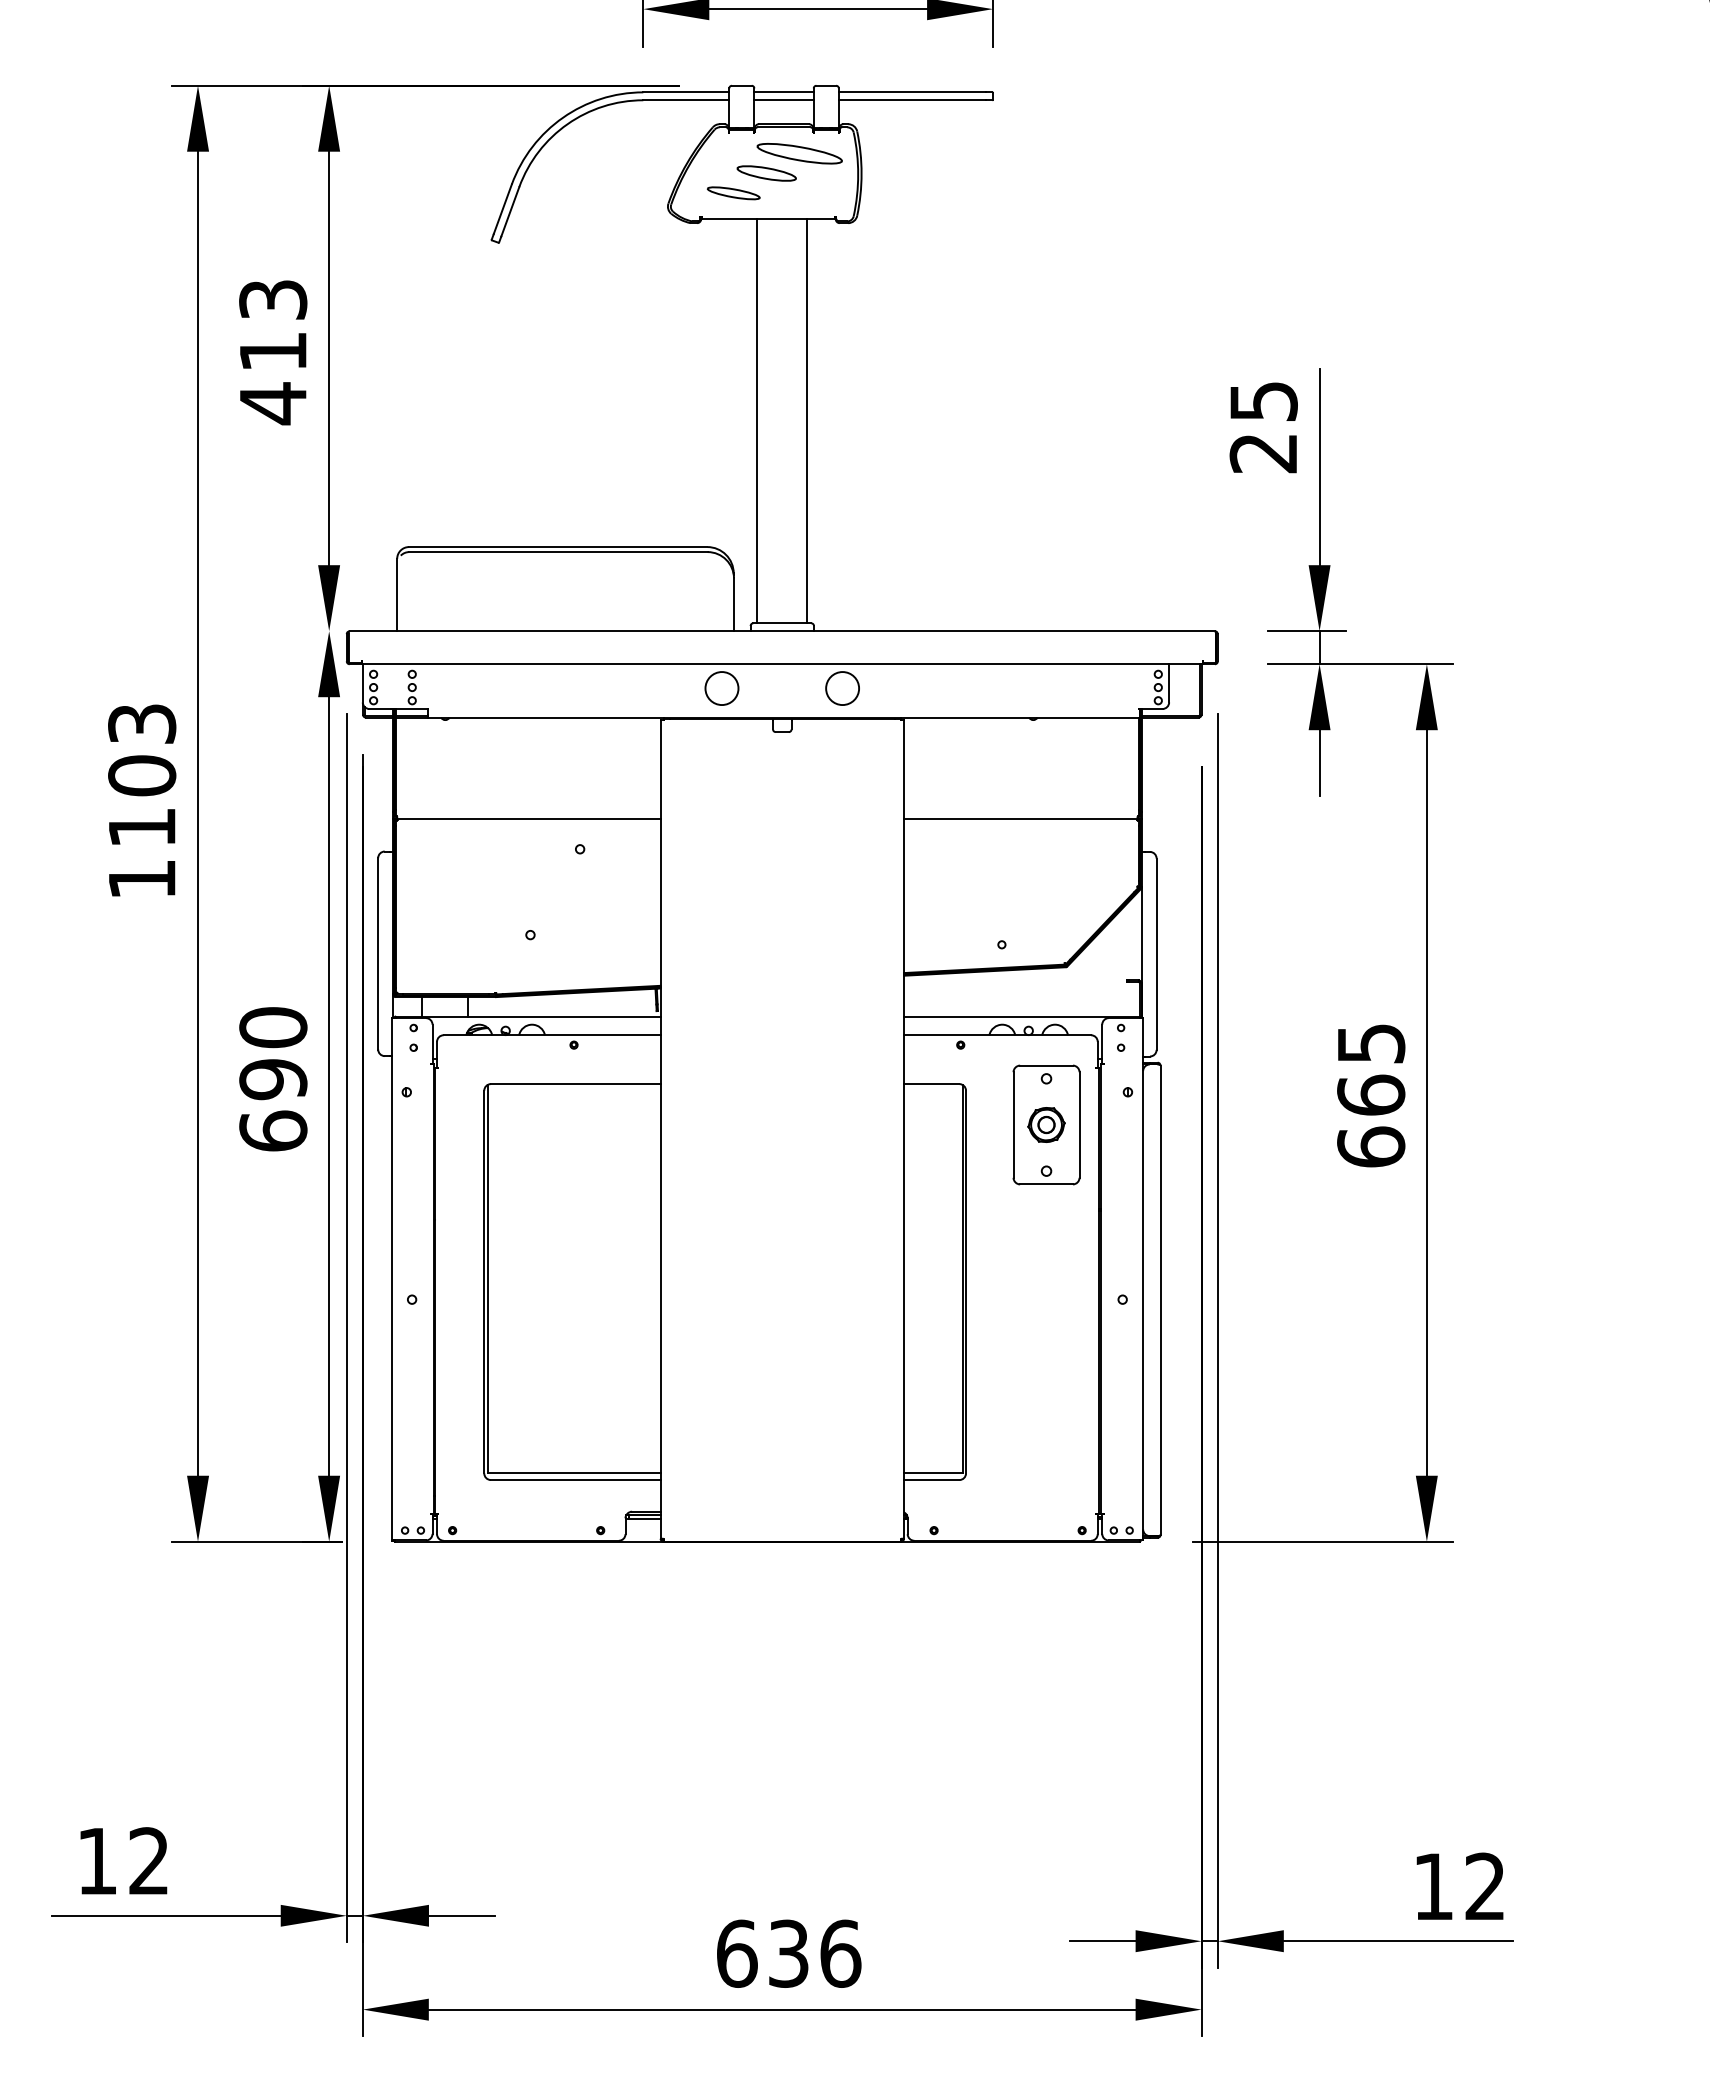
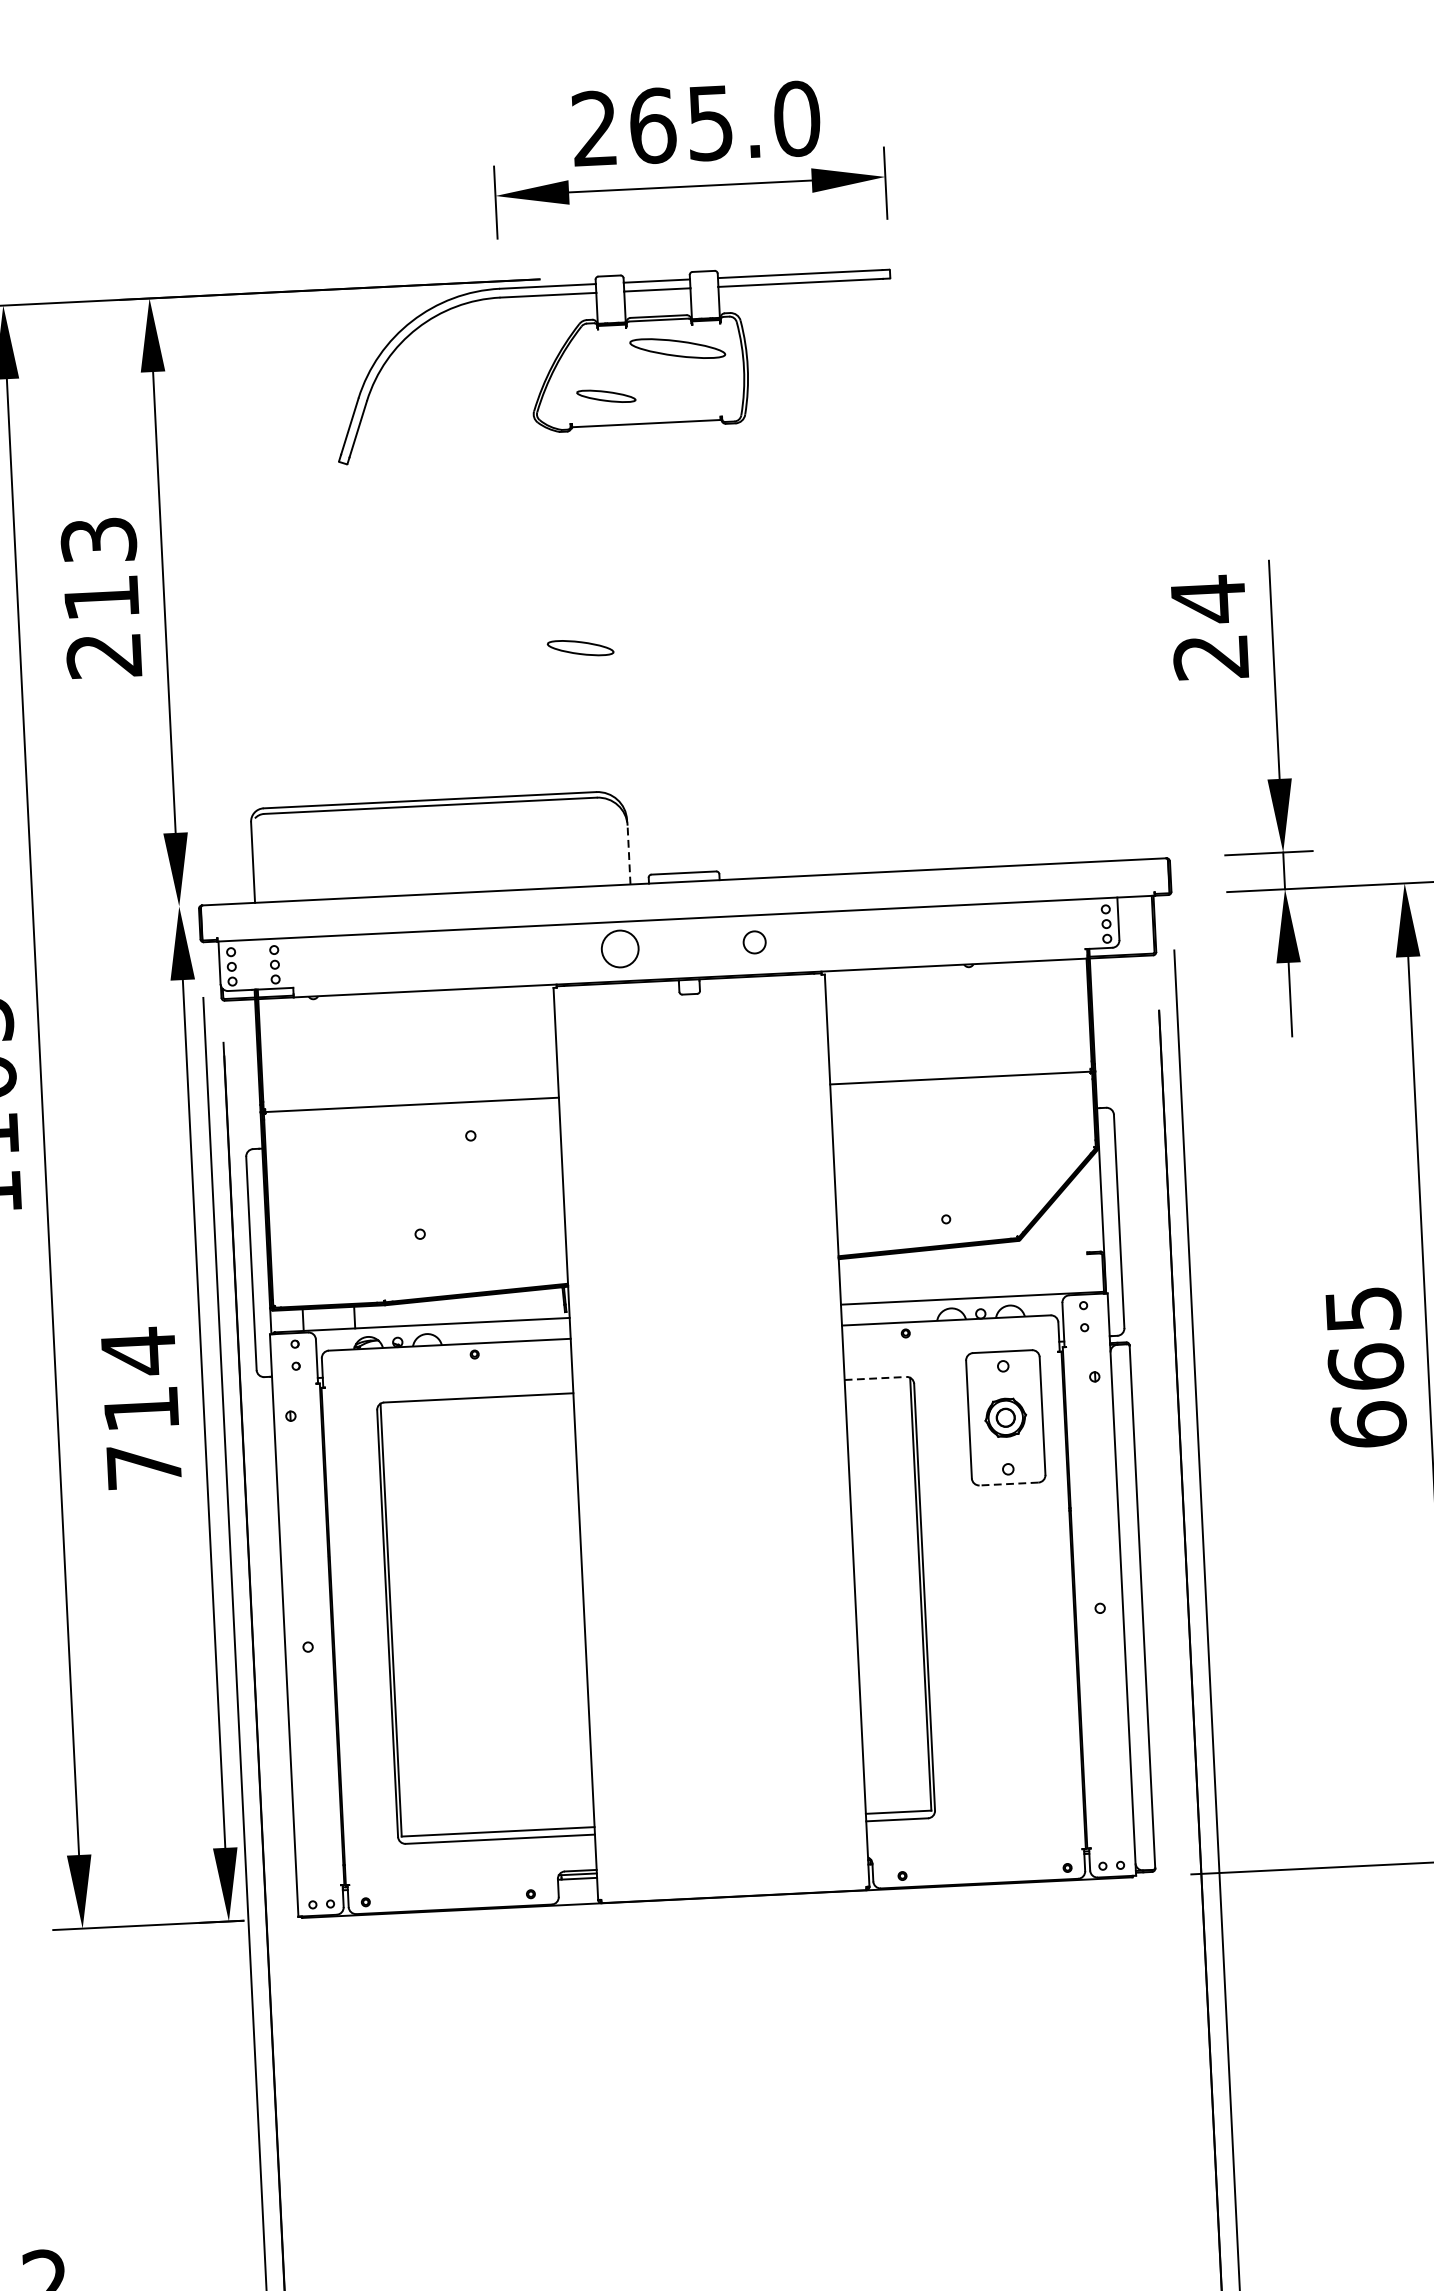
part: (766, 173) -> (580, 648), moved
text: (1263, 401) -> (1208, 599), 25 -> 24
text: (272, 403) -> (103, 655), 413 -> 213
line: (757, 421) -> (645, 649), removed
line: (807, 421) -> (700, 646), removed
line: (734, 604) -> (629, 854), solid -> dashed
circle: (842, 688) -> (754, 942), size x0.6
text: (273, 1078) -> (141, 1408), 690 -> 714
line: (931, 1084) -> (875, 1378), solid -> dashed
line: (1046, 1184) -> (1008, 1484), solid -> dashed

